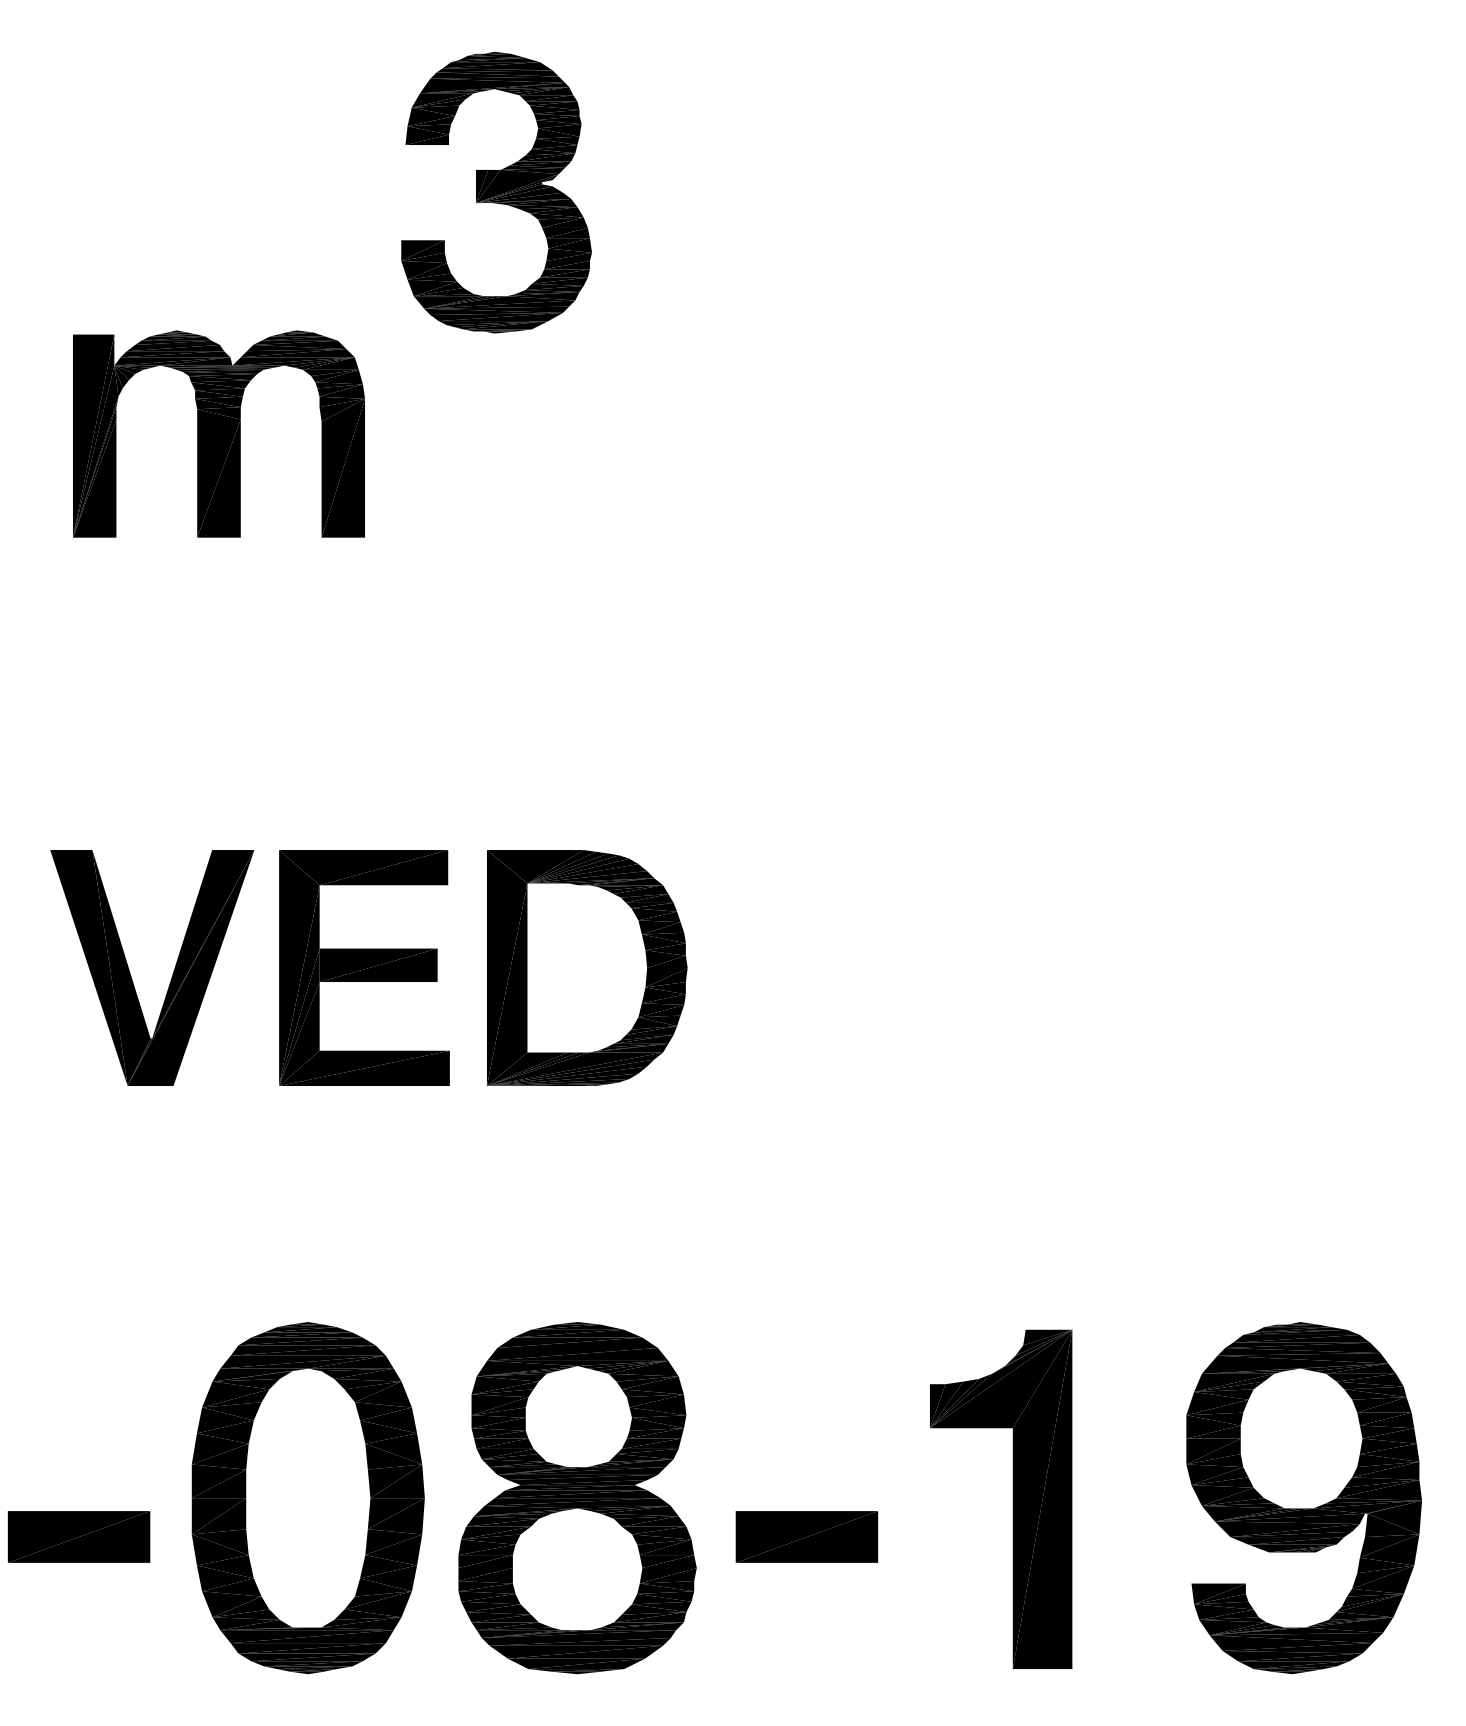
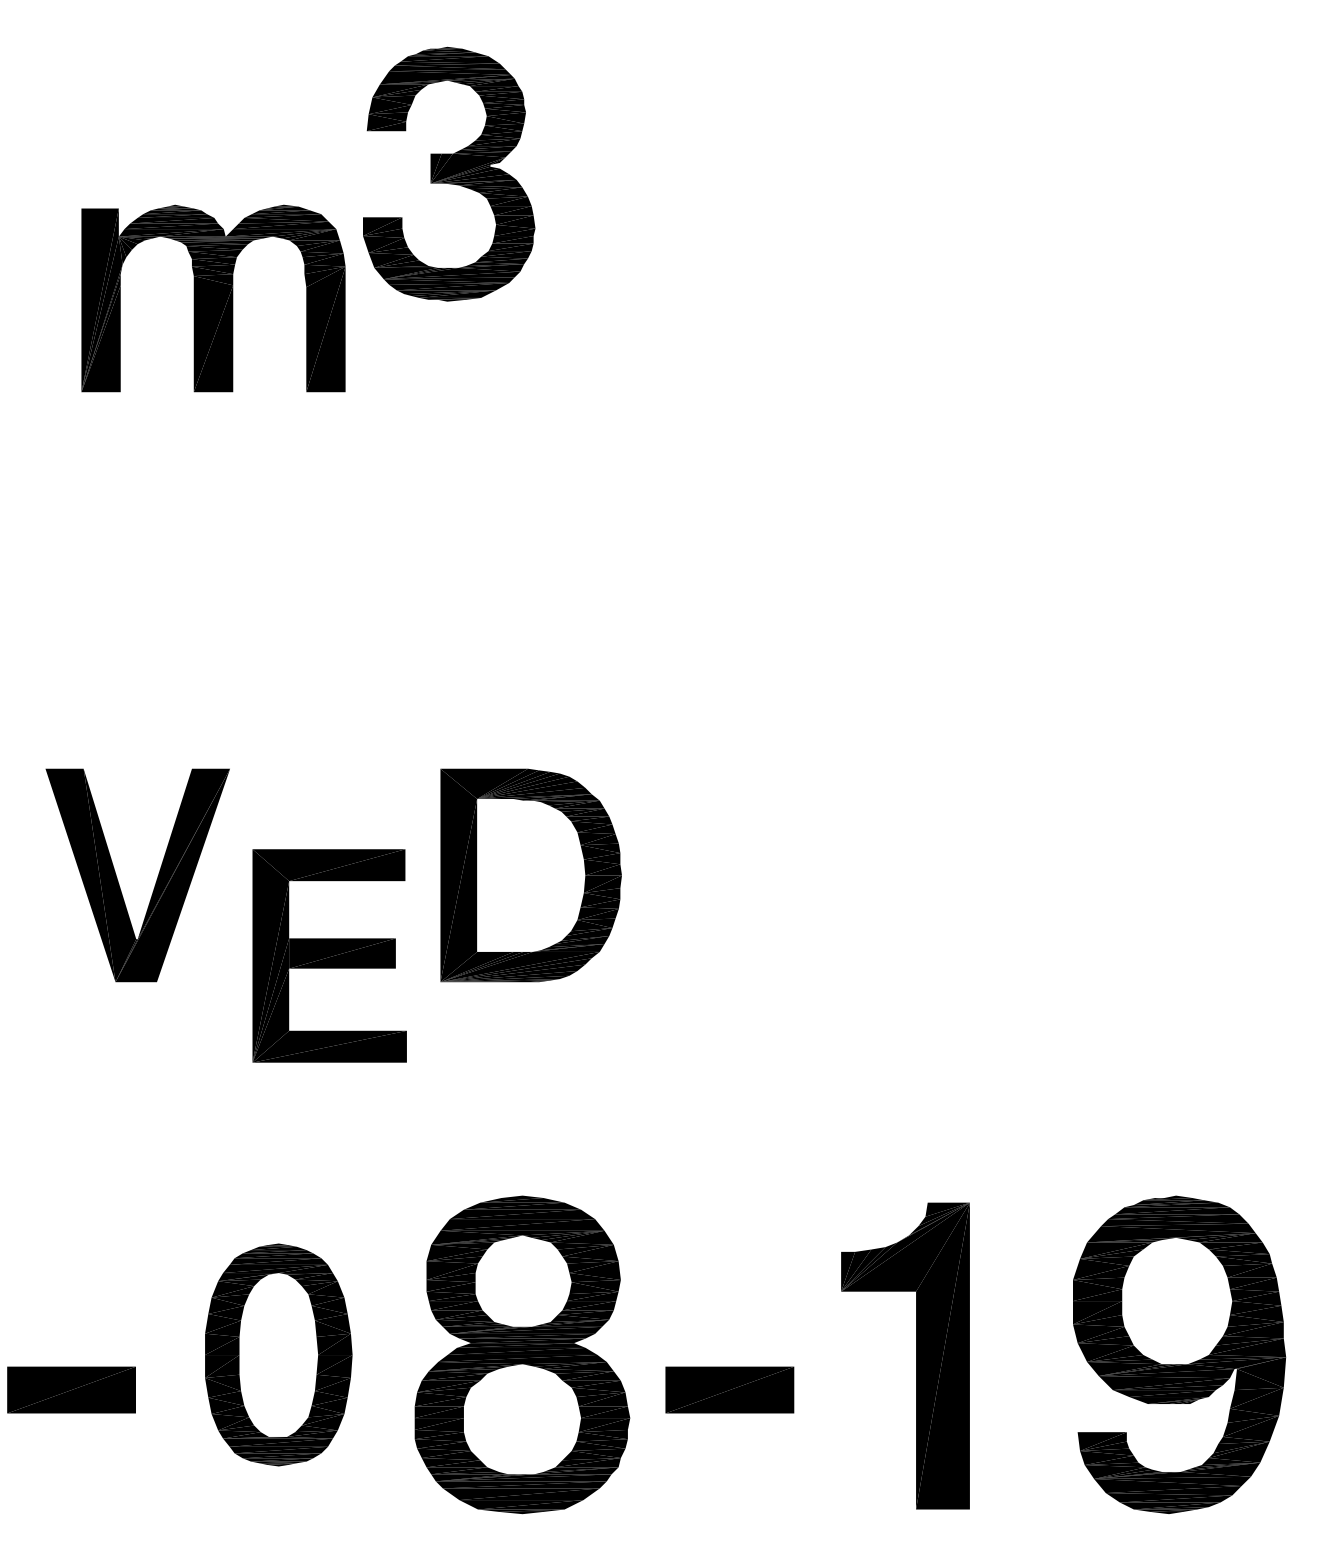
part: (218, 433) -> (213, 298), moved
part: (364, 967) -> (329, 955), moved
part: (307, 1498) -> (278, 1355), size x0.7

